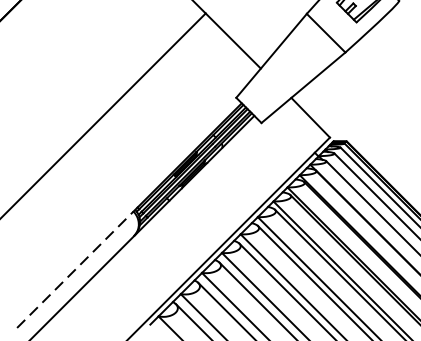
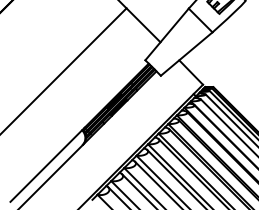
line: (75, 270) -> (46, 166), dashed -> solid

